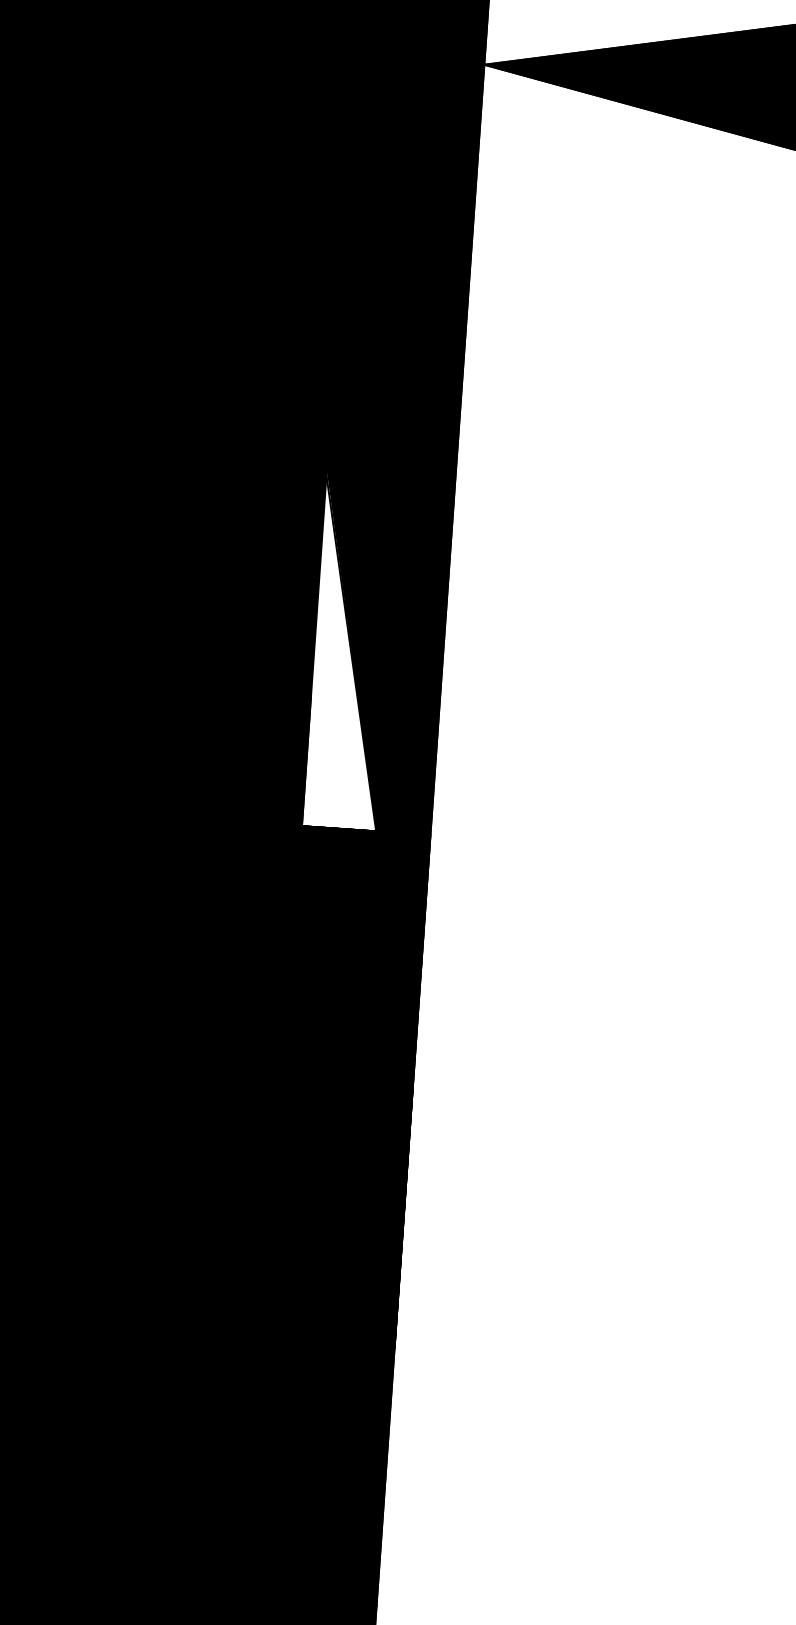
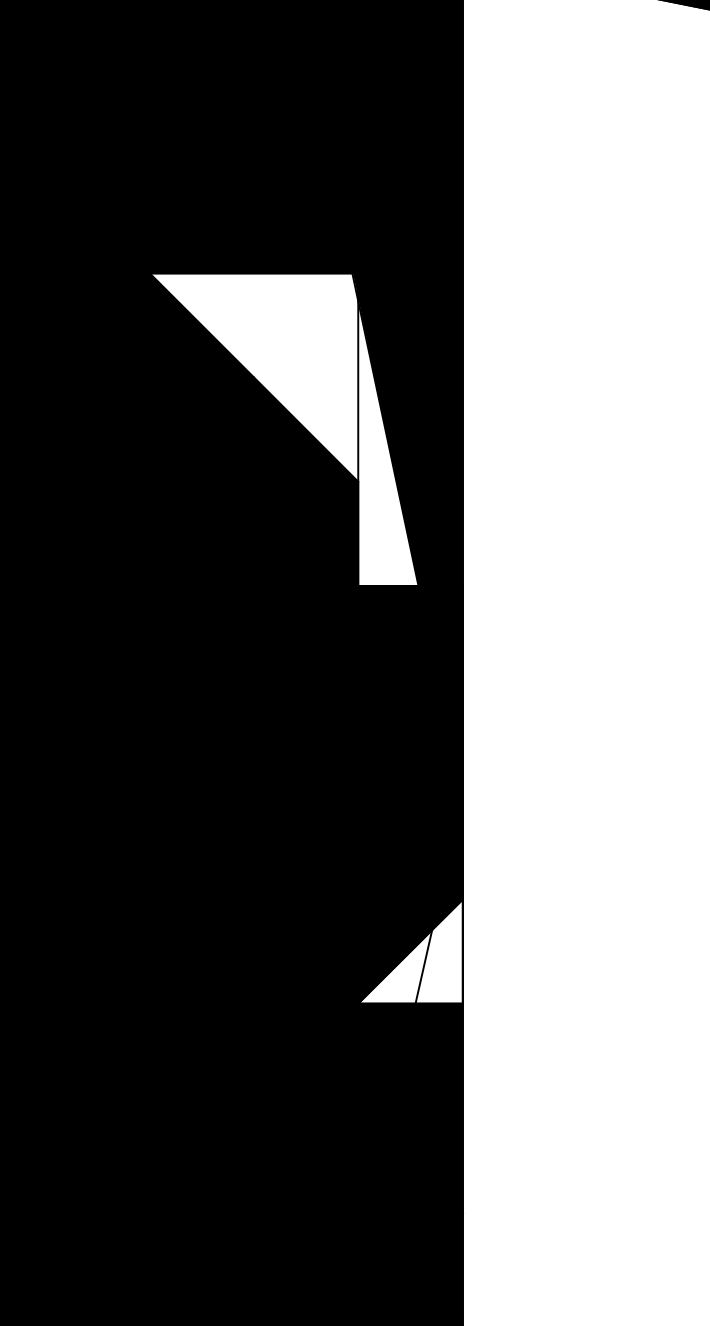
fill: (191, 560) -> (253, 377), removed
fill: (334, 1279) -> (410, 951), removed

